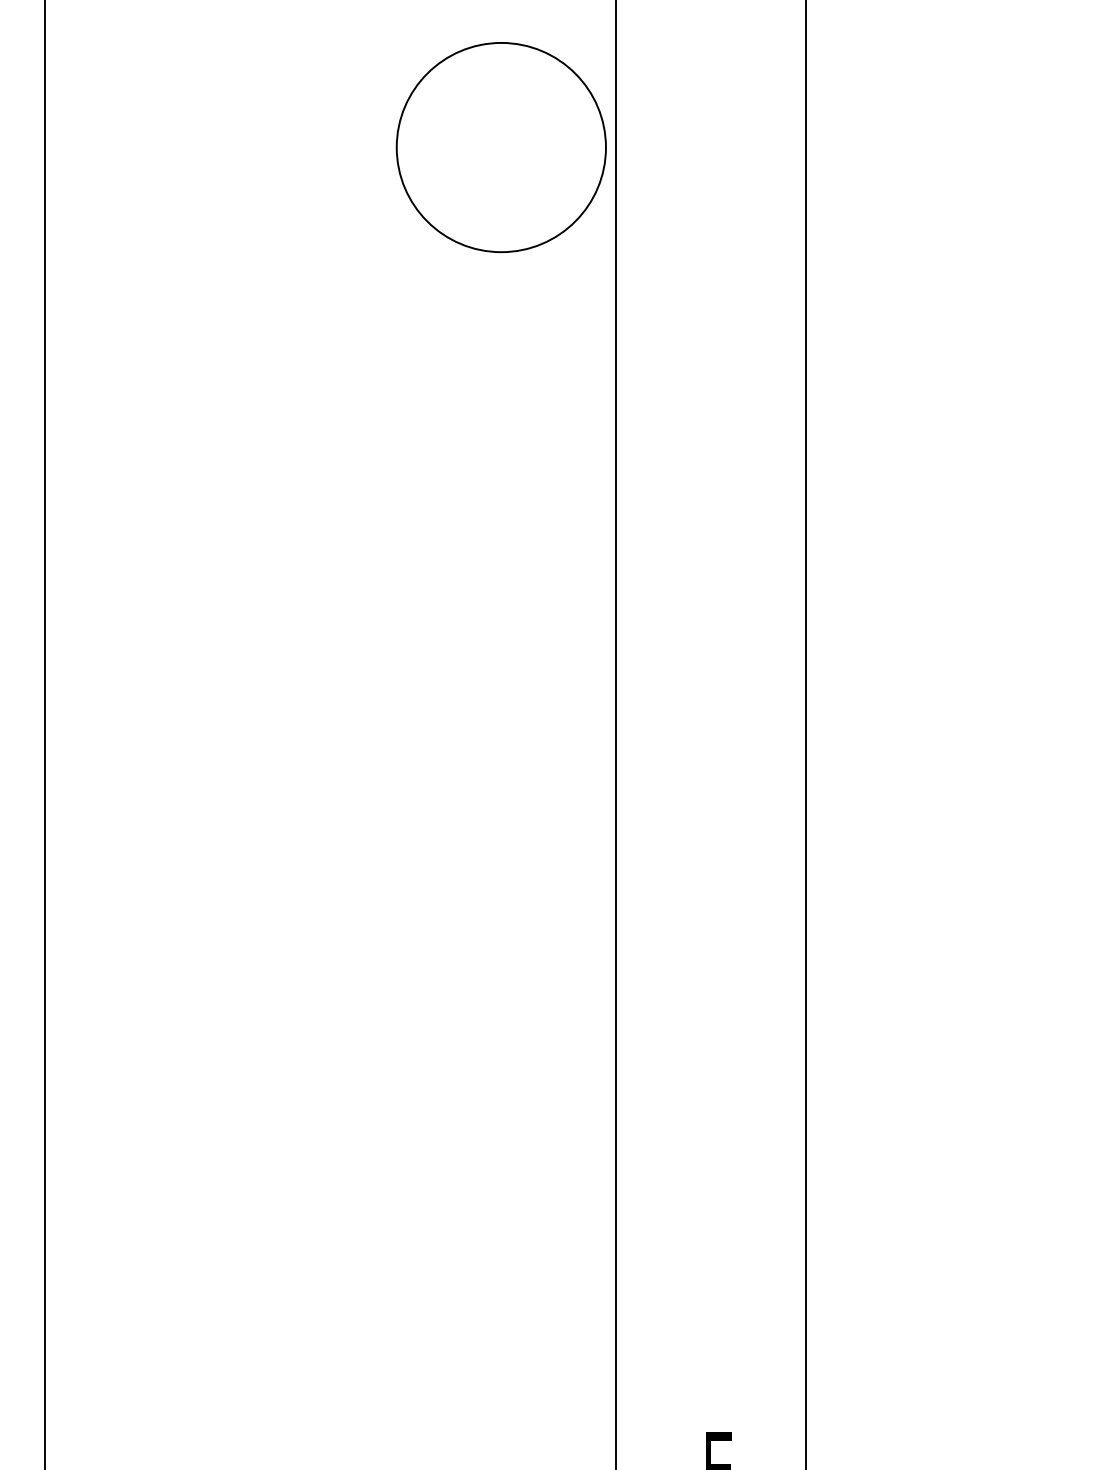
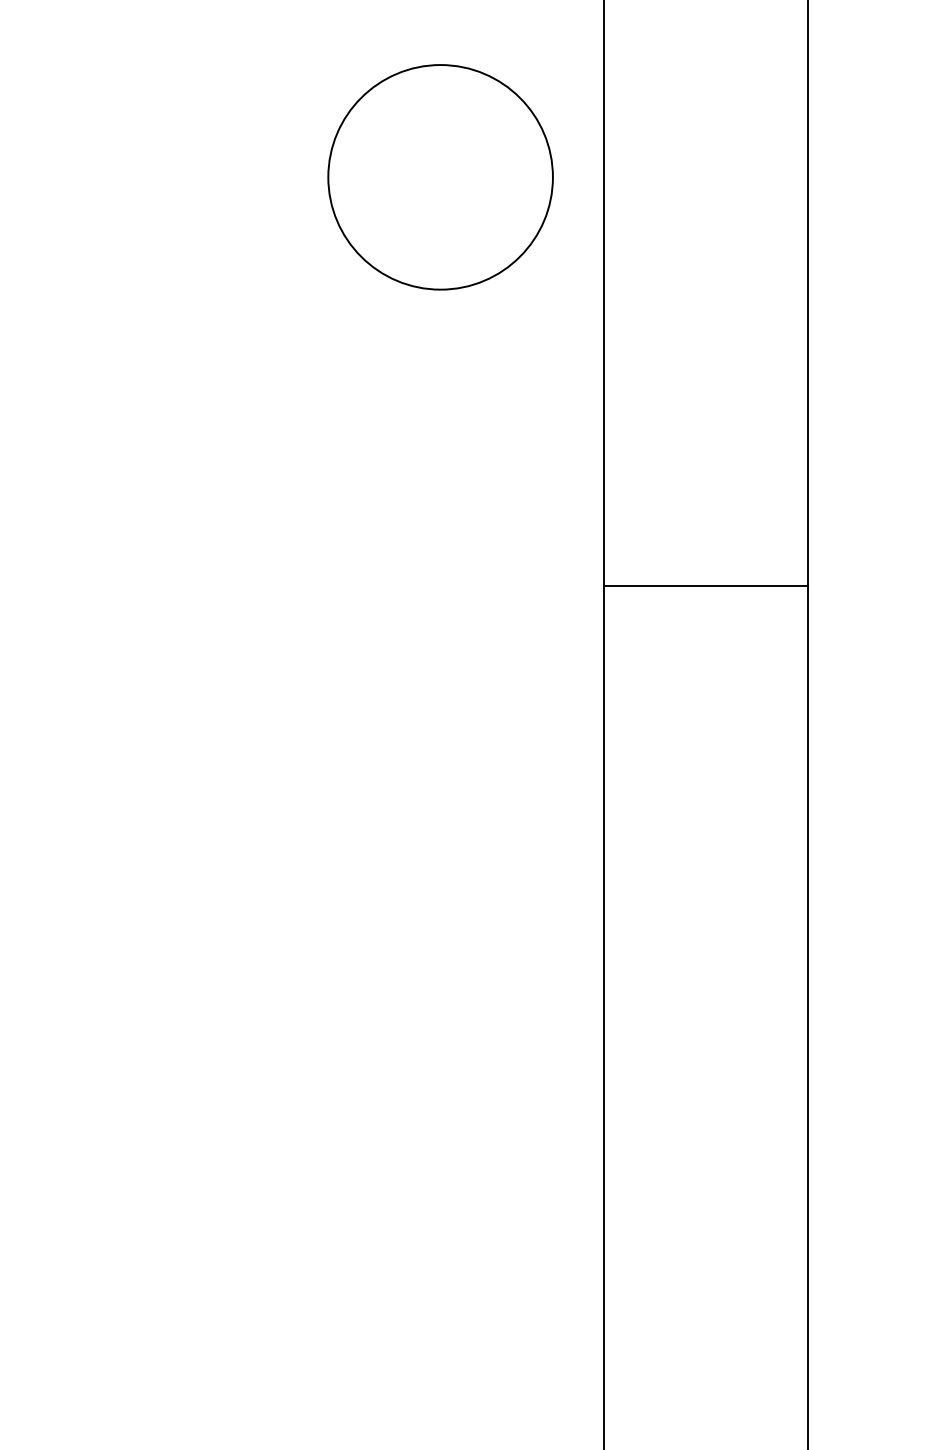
circle: (500, 147) -> (439, 177), moved
line: (710, 527) -> (705, 585), added

